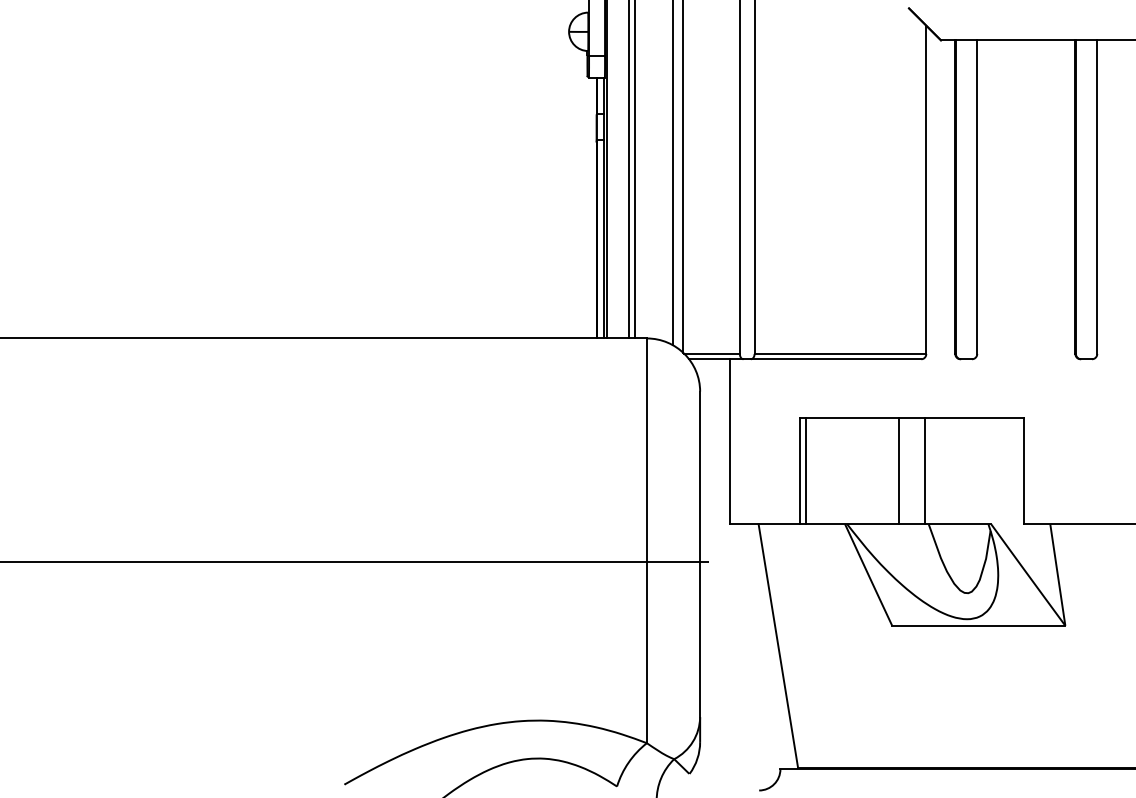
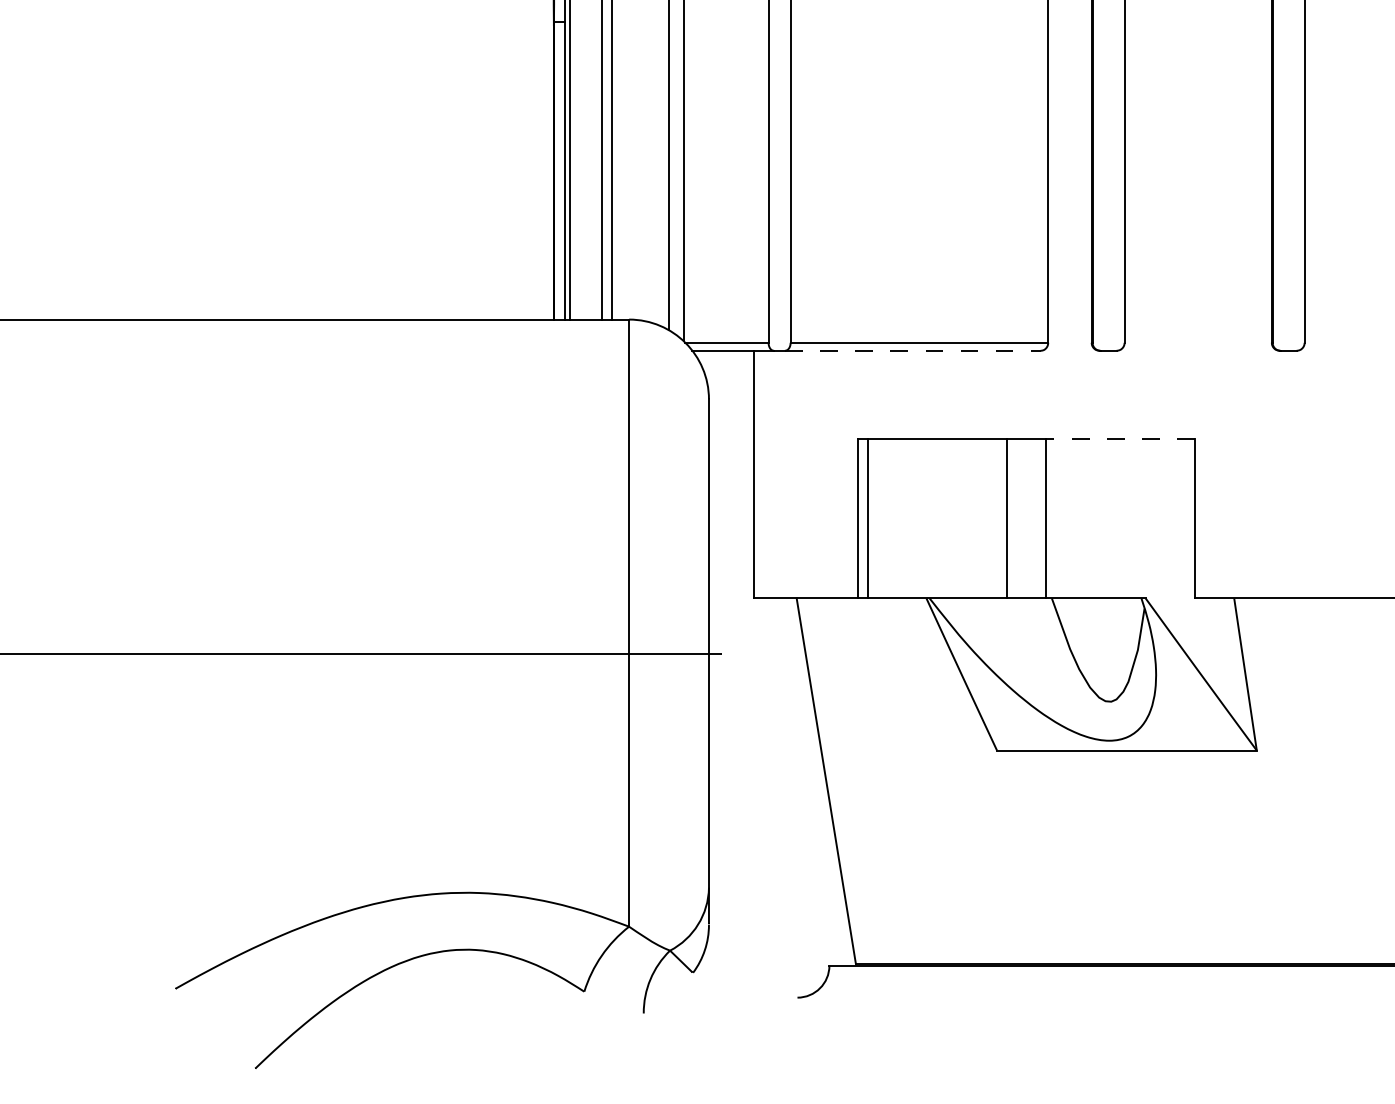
line: (836, 359) -> (913, 351), solid -> dashed
line: (974, 417) -> (1120, 438), solid -> dashed

